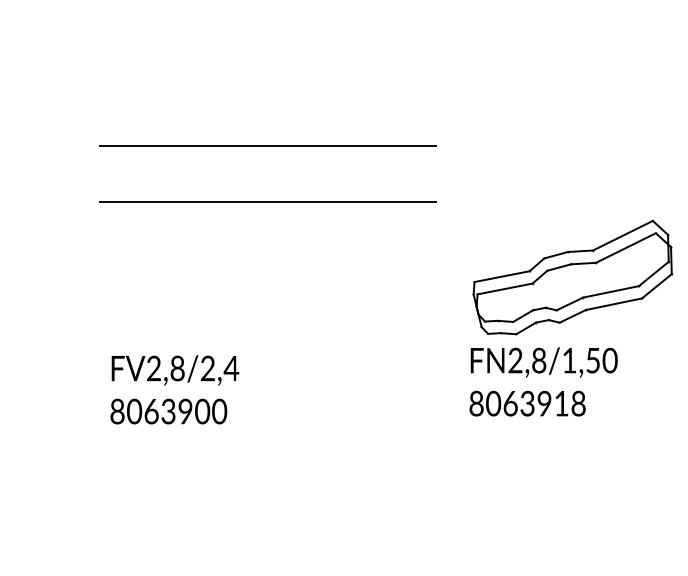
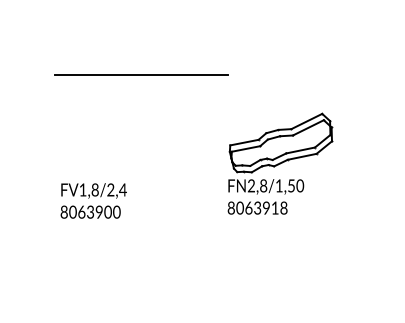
line: (267, 202) -> (141, 104), removed
part: (571, 317) -> (280, 163), moved
text: (152, 367) -> (82, 189), FV2,8/2,4 -> FV1,8/2,4

